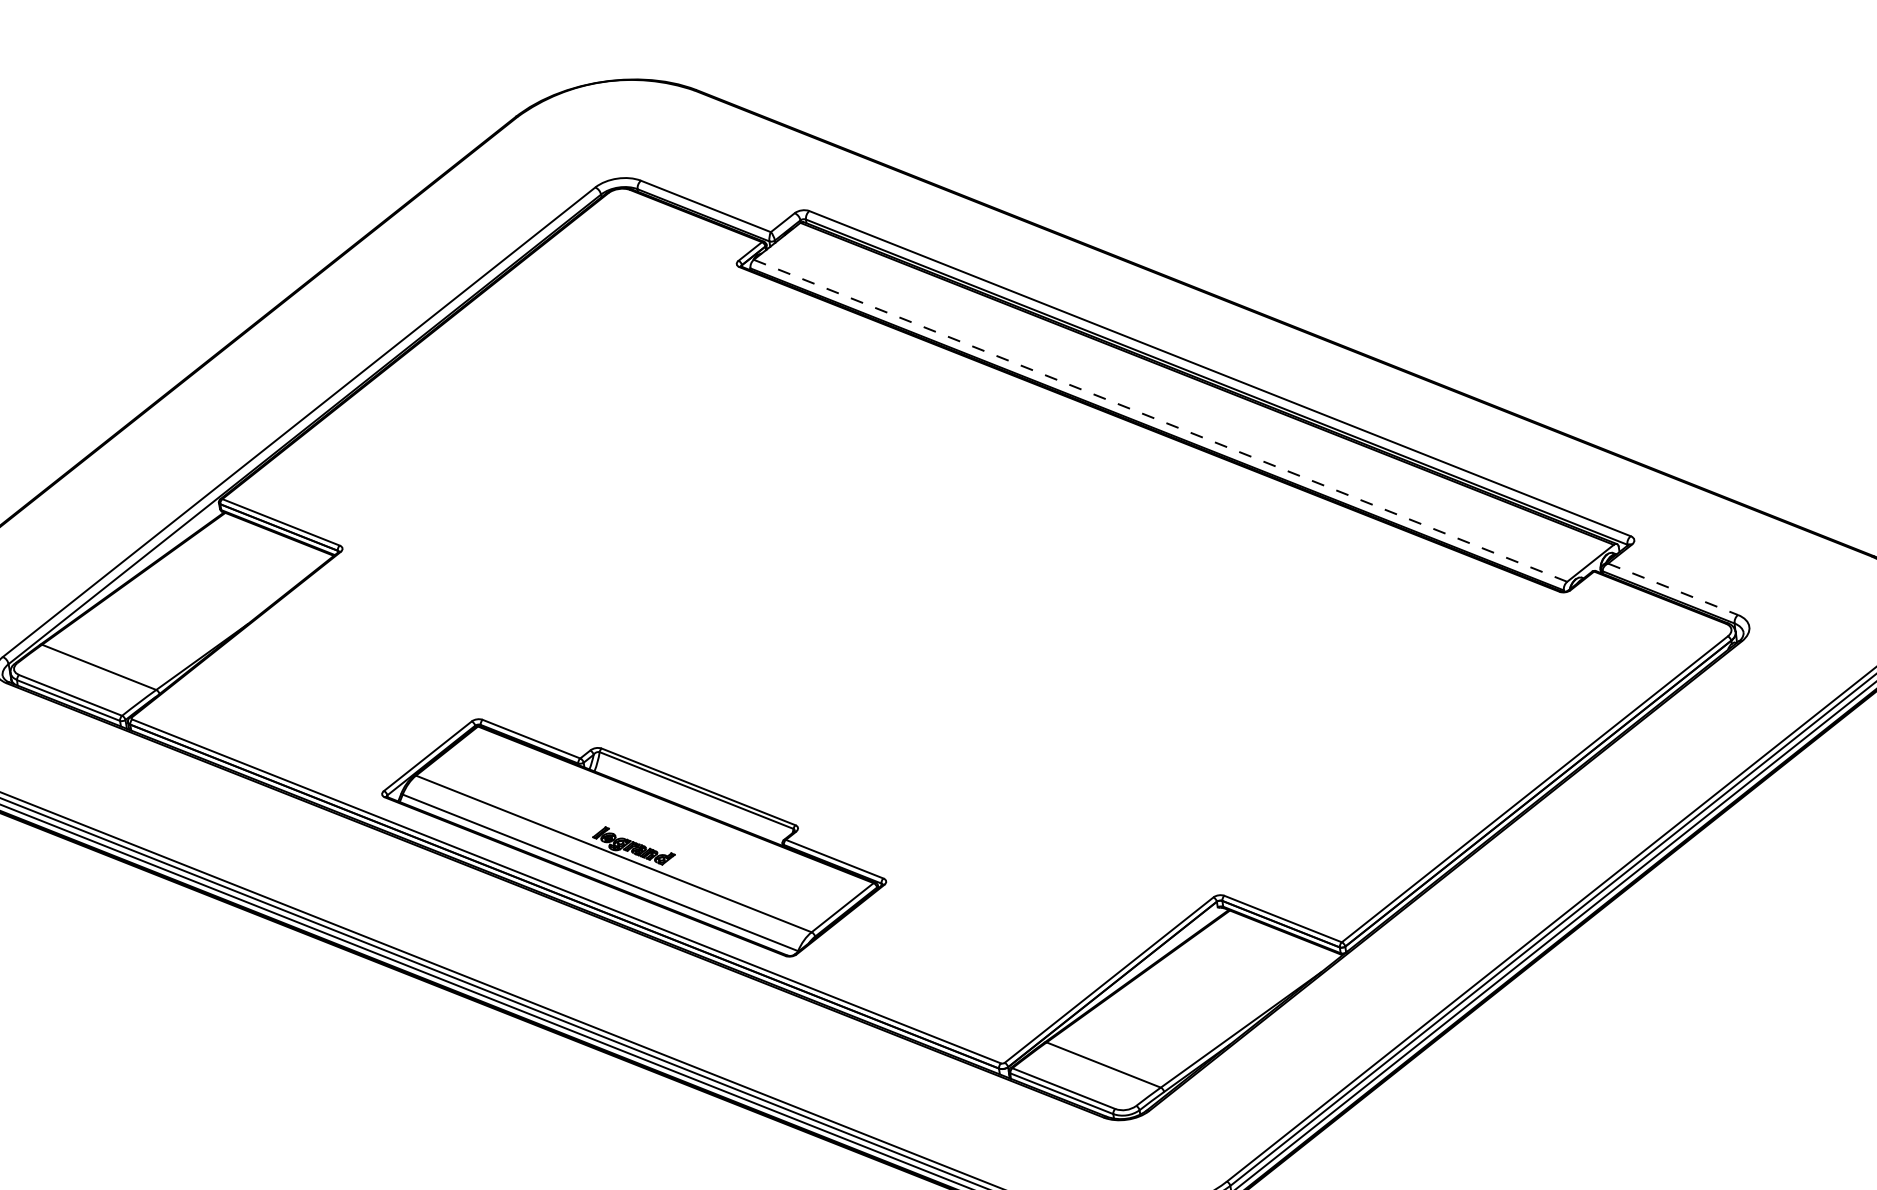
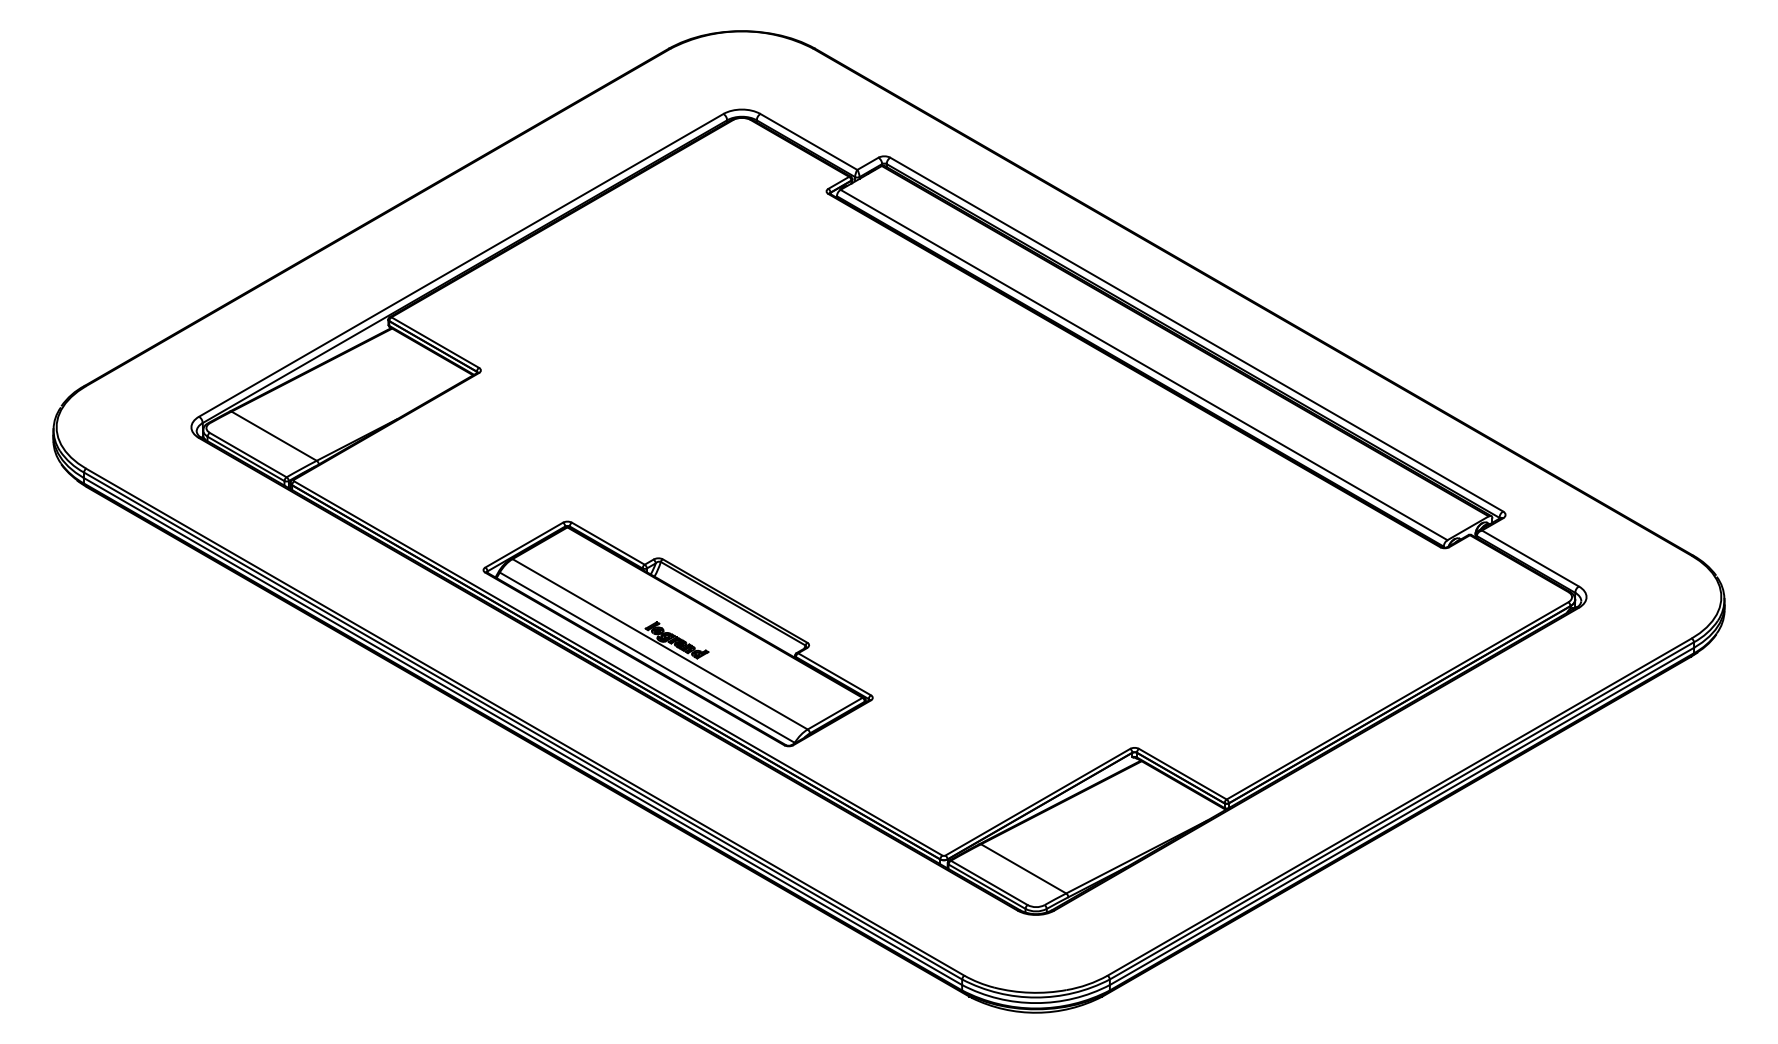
line: (1161, 421) -> (1144, 365), dashed -> solid
line: (1673, 589) -> (1530, 558), dashed -> solid

